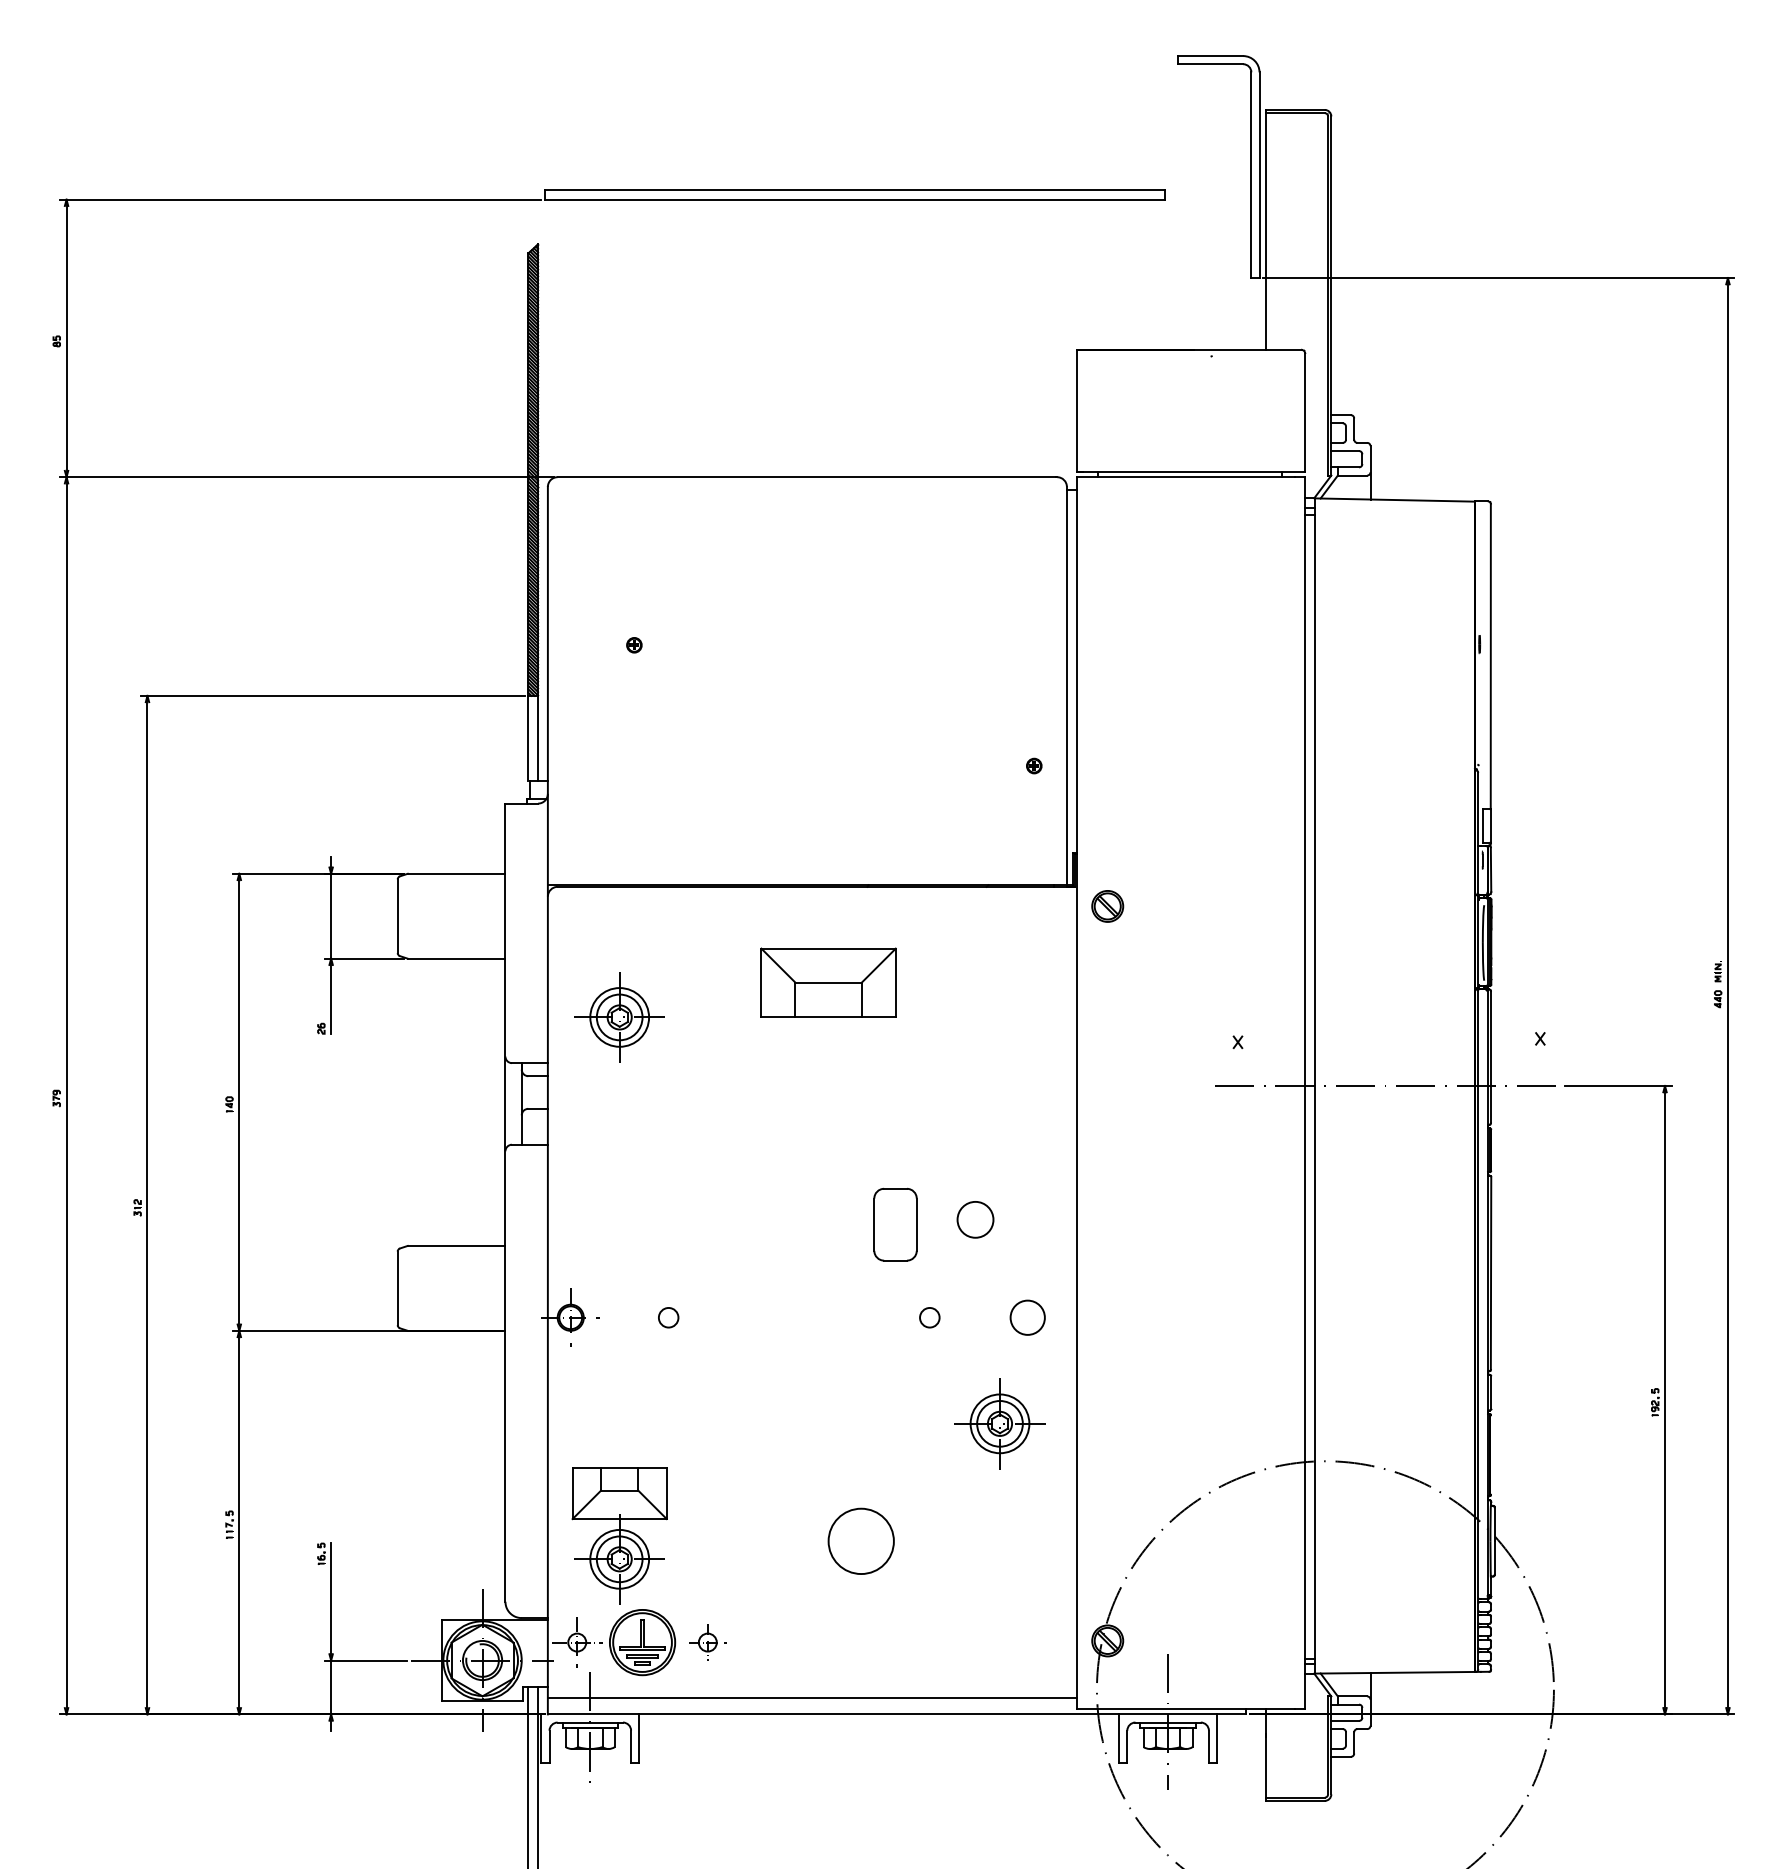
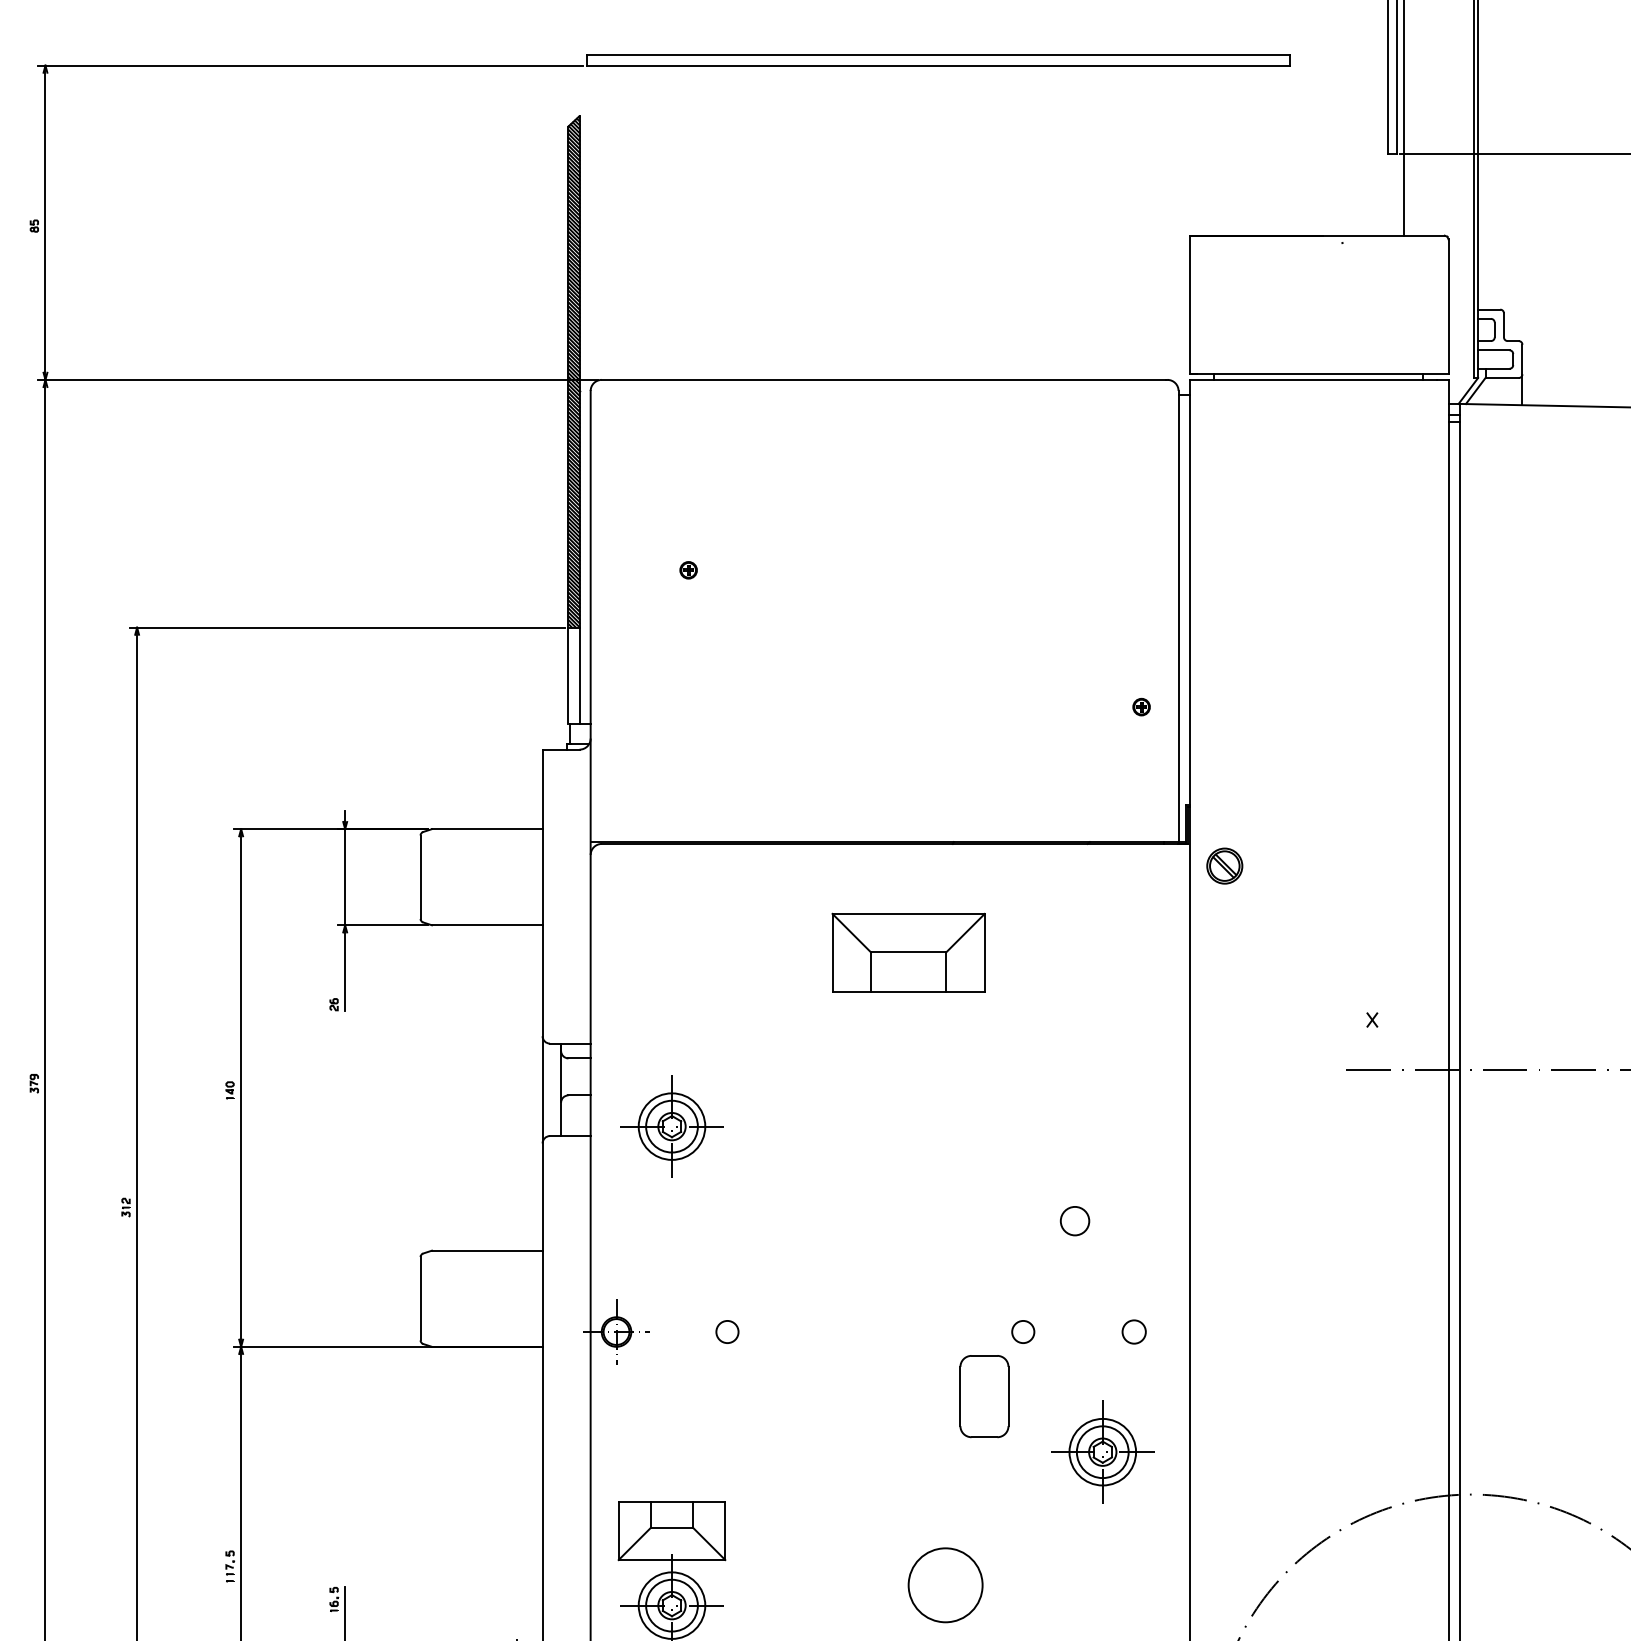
part: (619, 1017) -> (671, 1126), moved
circle: (975, 1219) -> (1075, 1220), size x0.7
part: (895, 1224) -> (984, 1396), moved
circle: (1027, 1317) -> (1133, 1331), size x0.6

